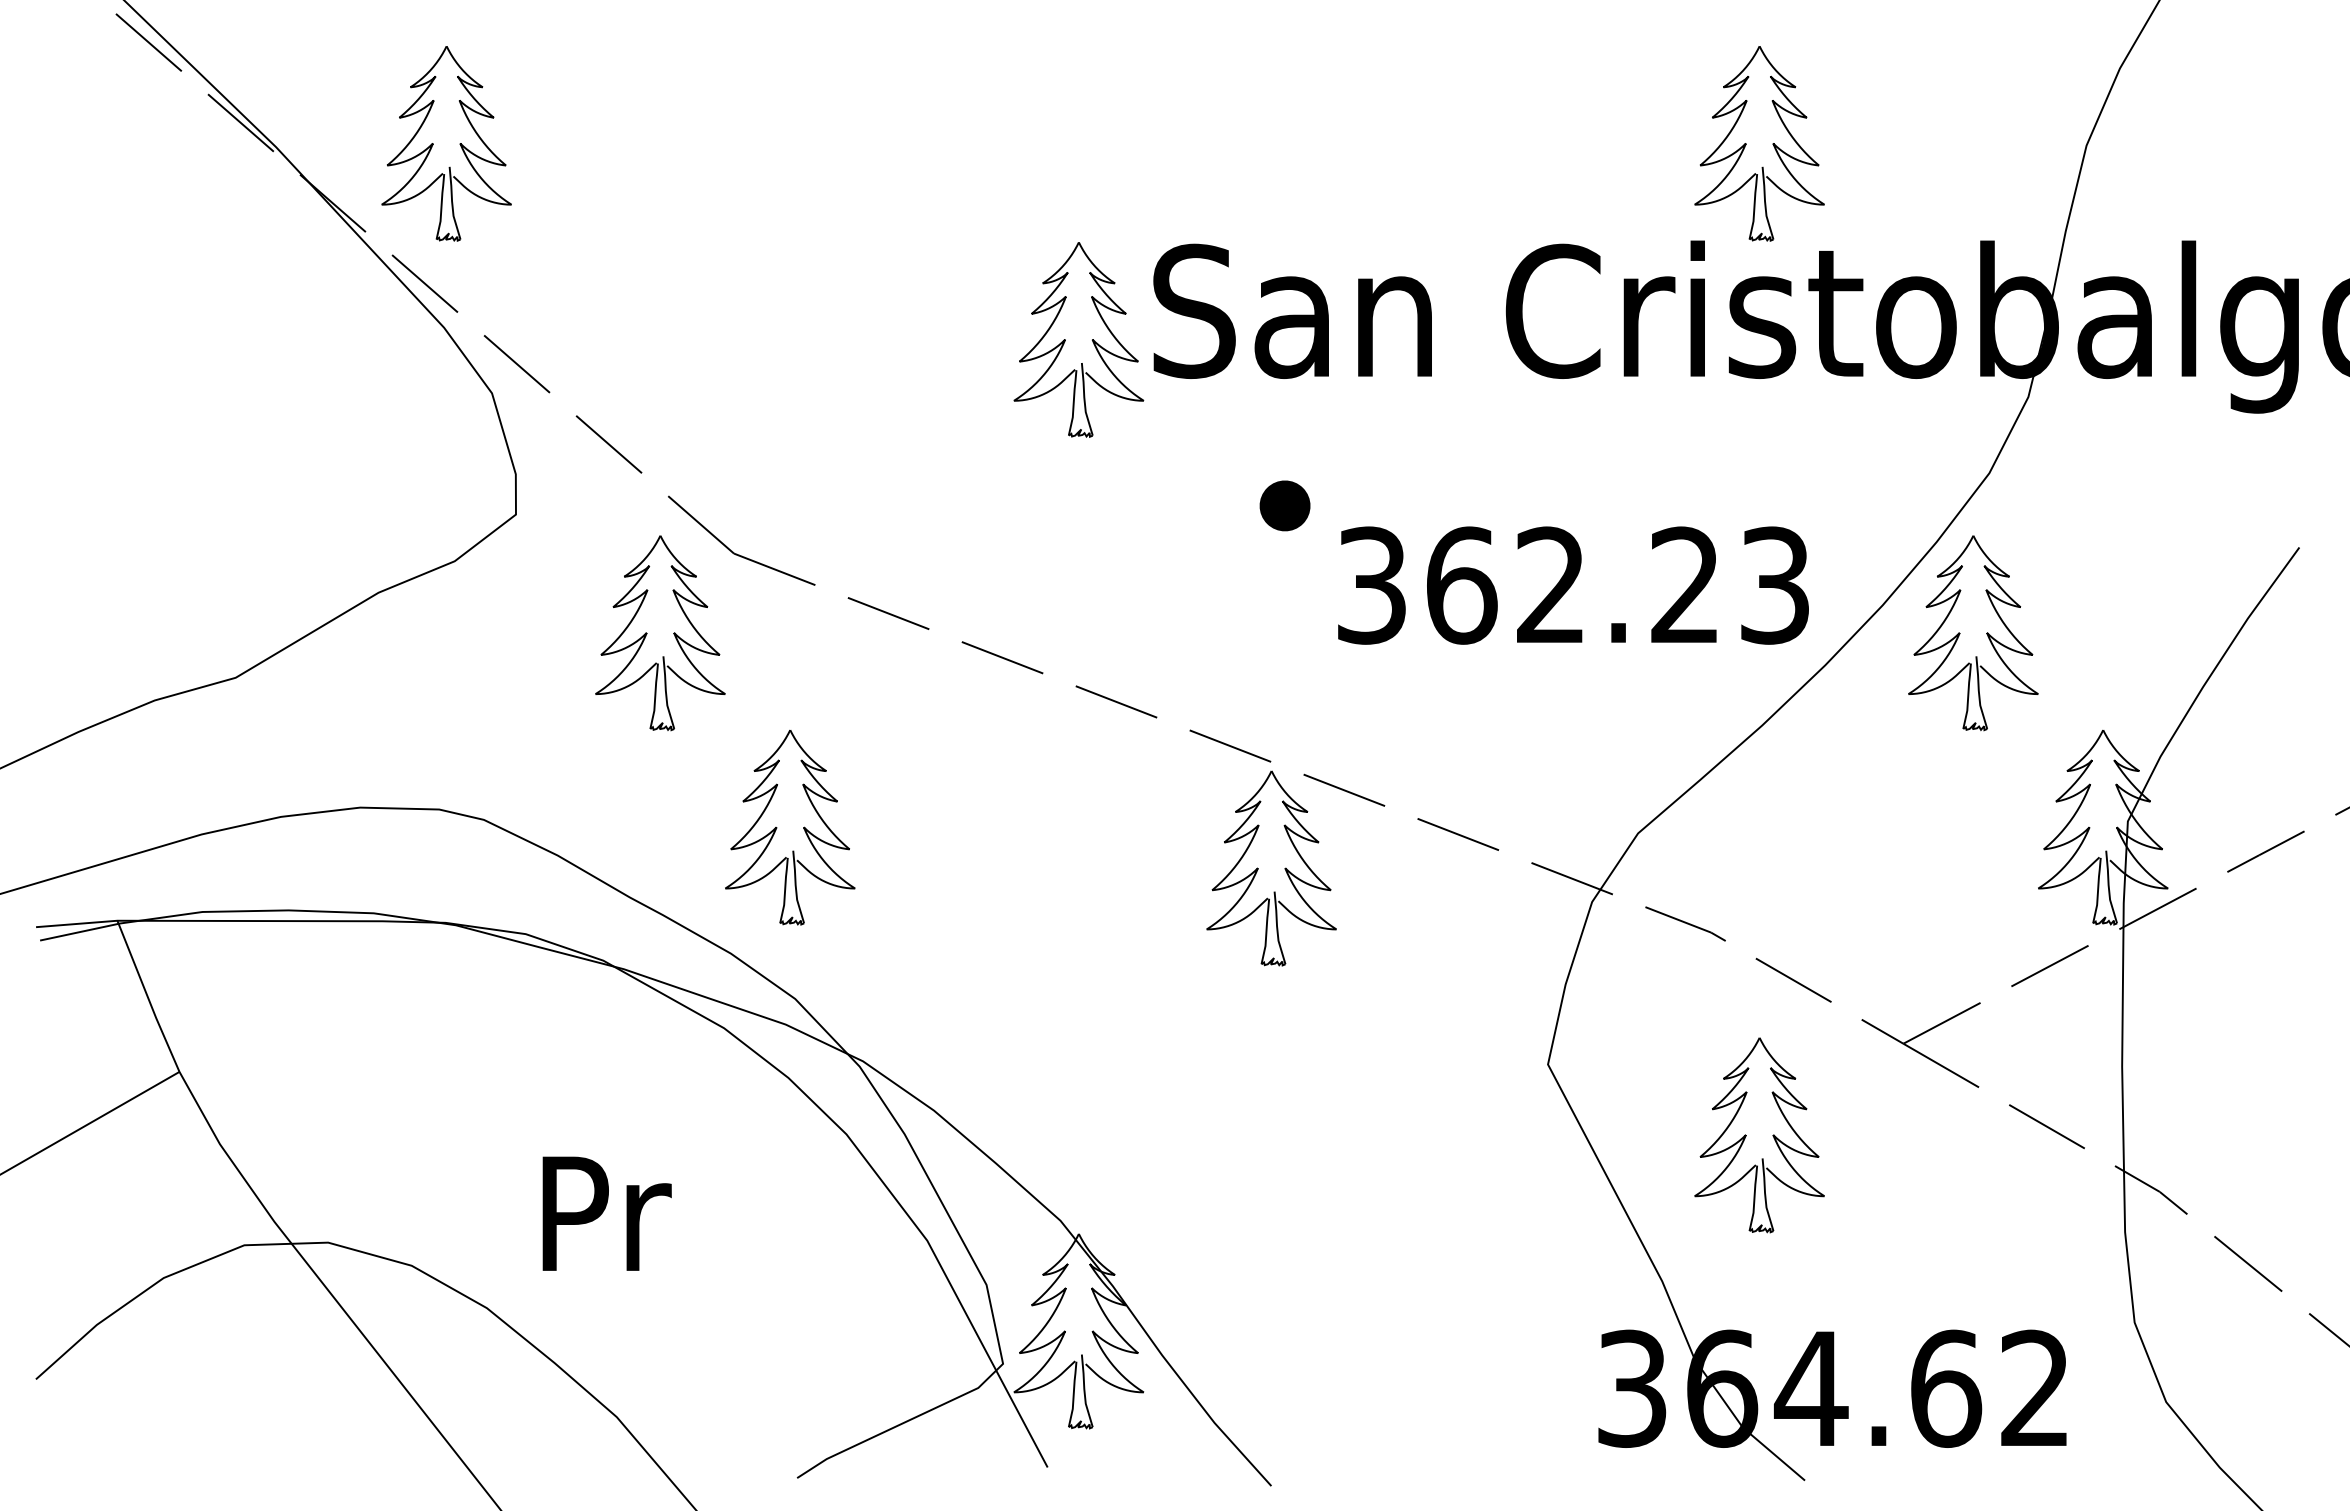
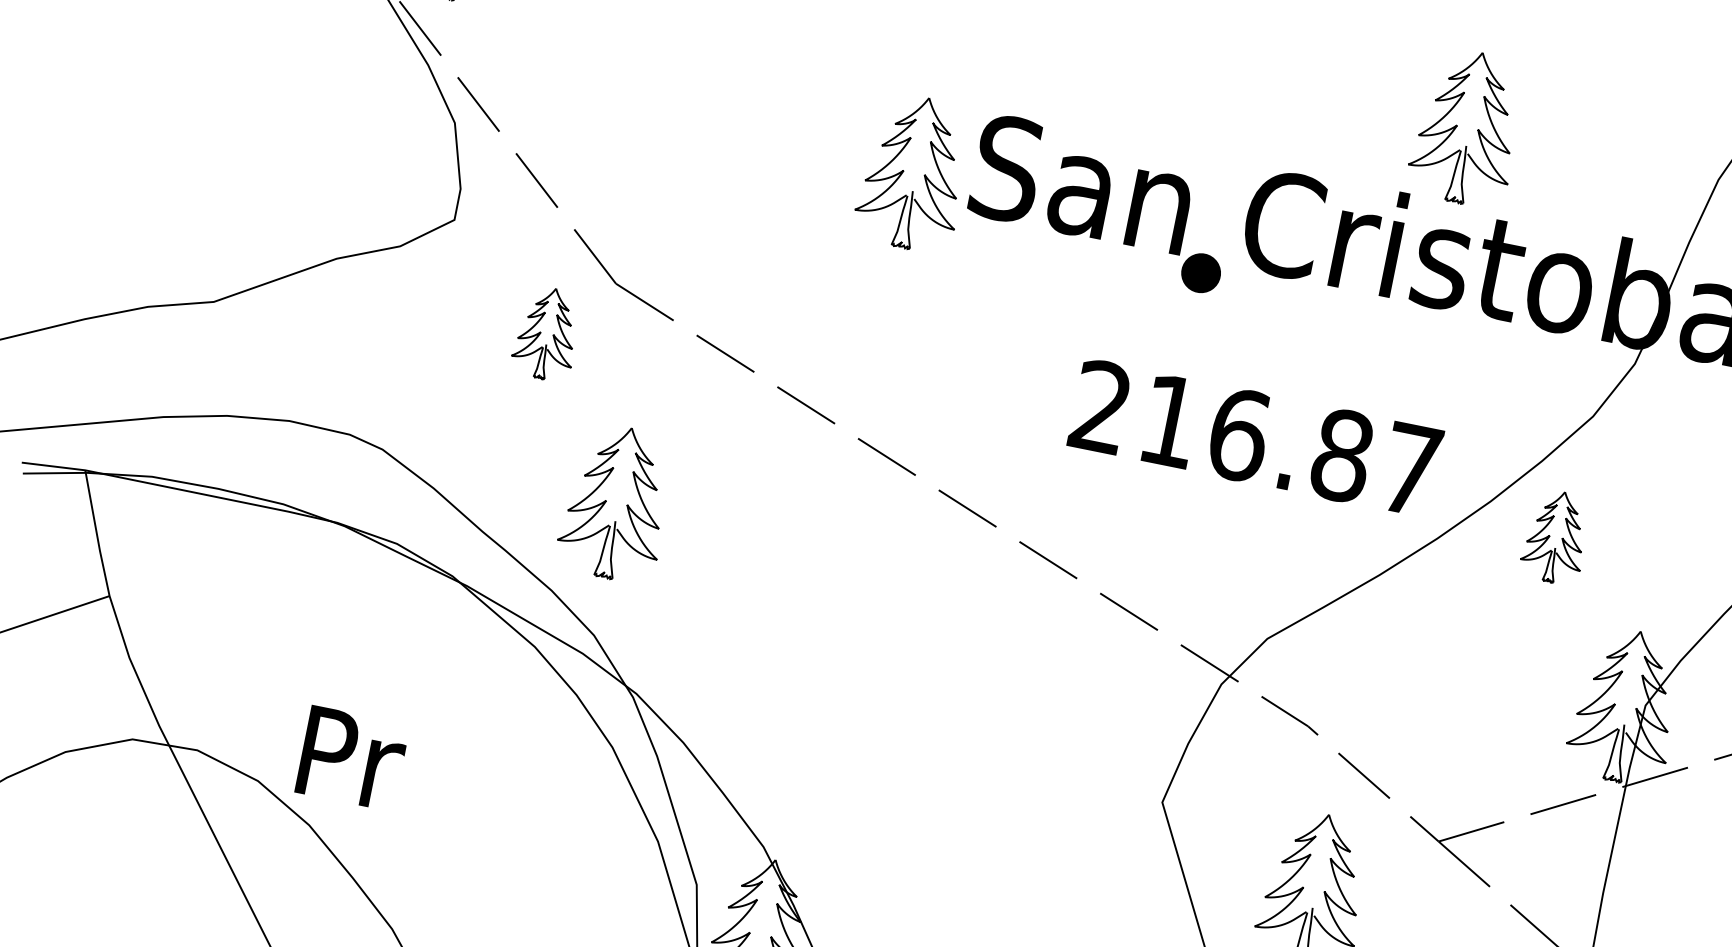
part: (1284, 505) -> (1200, 272), moved
text: (1572, 585) -> (1255, 438), 362.23 -> 216.87
part: (660, 633) -> (547, 333), size x0.6
part: (1973, 633) -> (1556, 537), size x0.6
part: (1258, 868) -> (970, 606), removed
text: (606, 1213) -> (351, 758), moved

